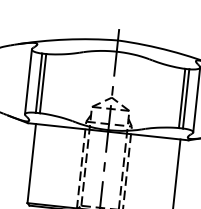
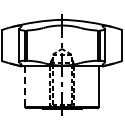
line: (32, 165) -> (25, 87), solid -> dashed

